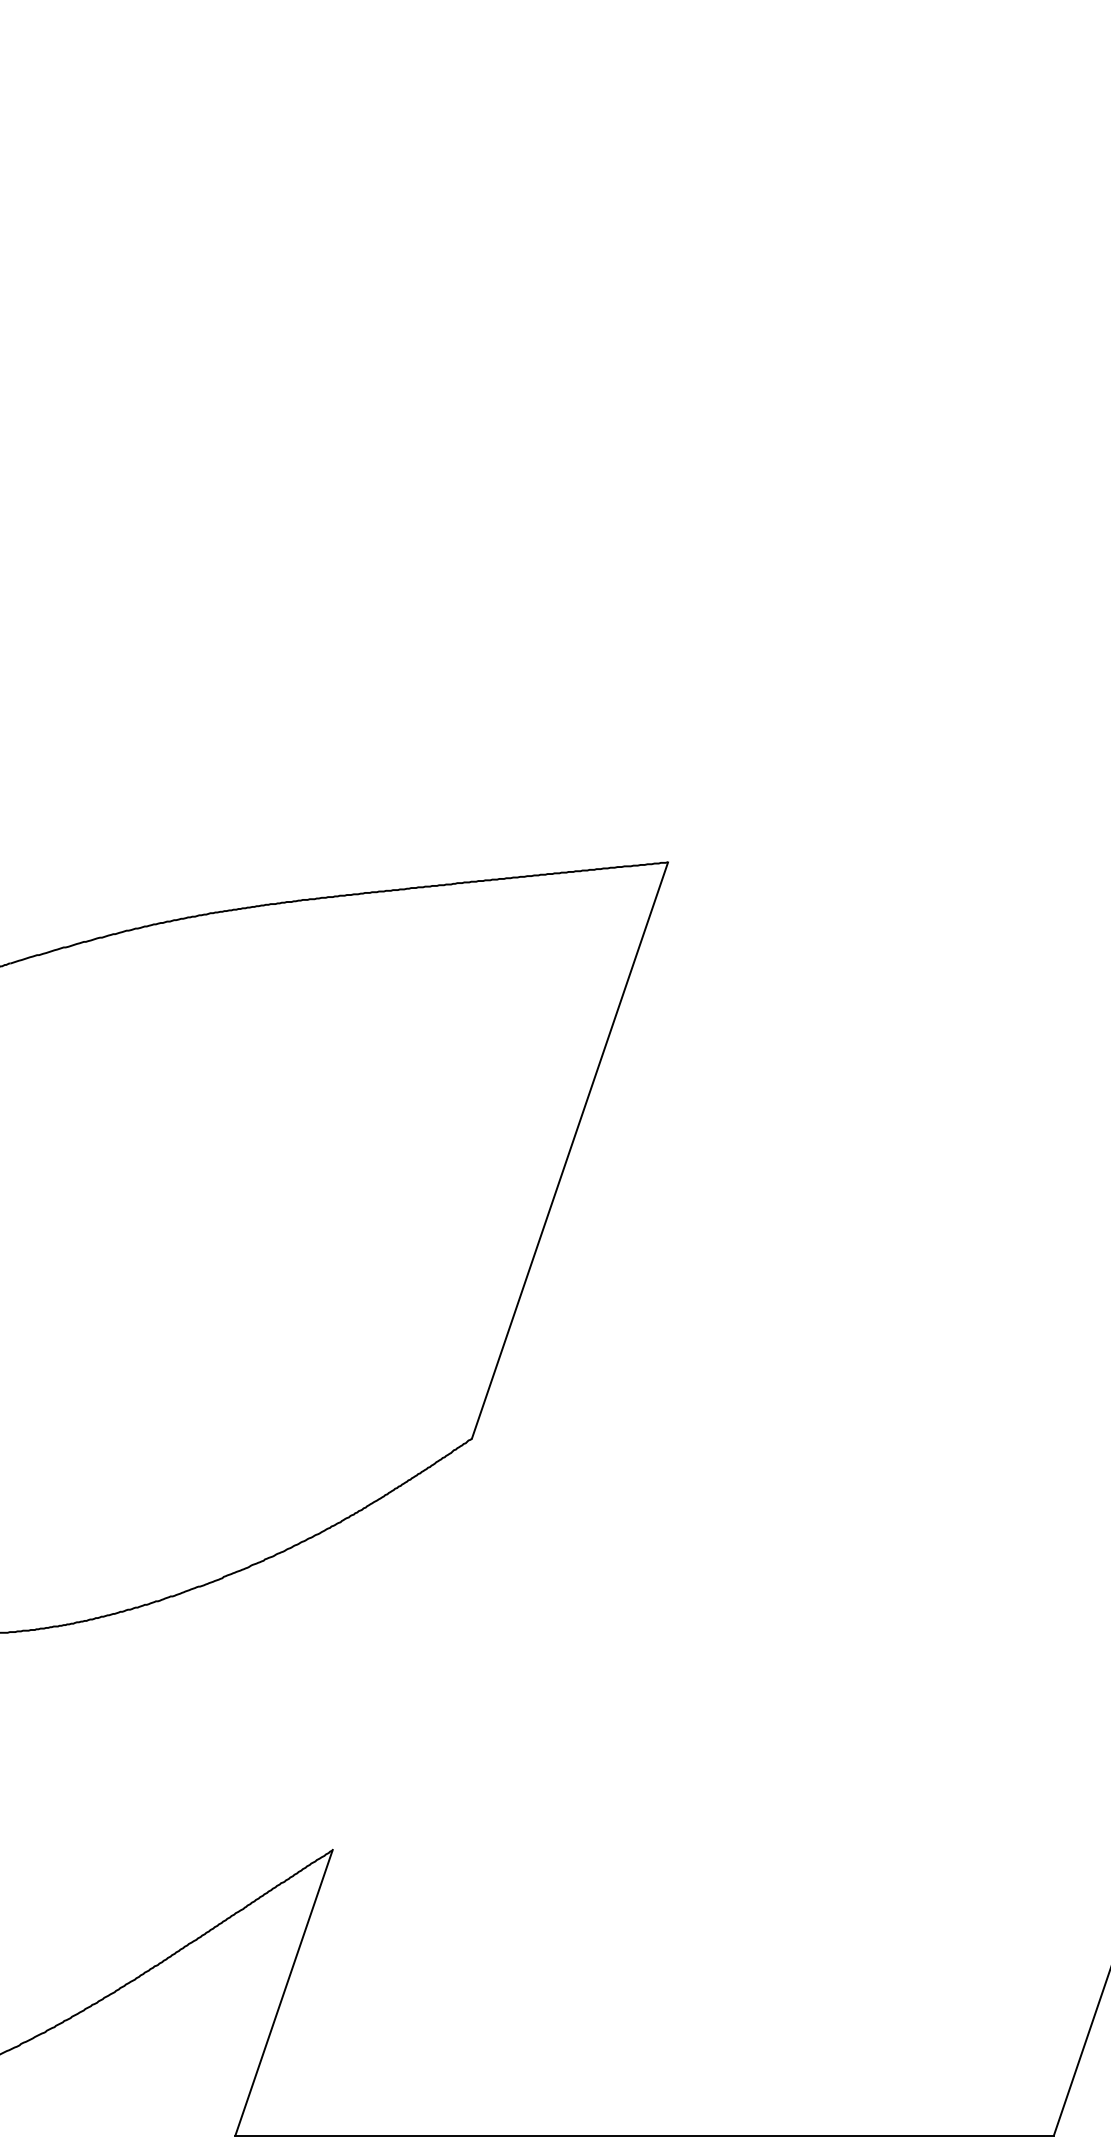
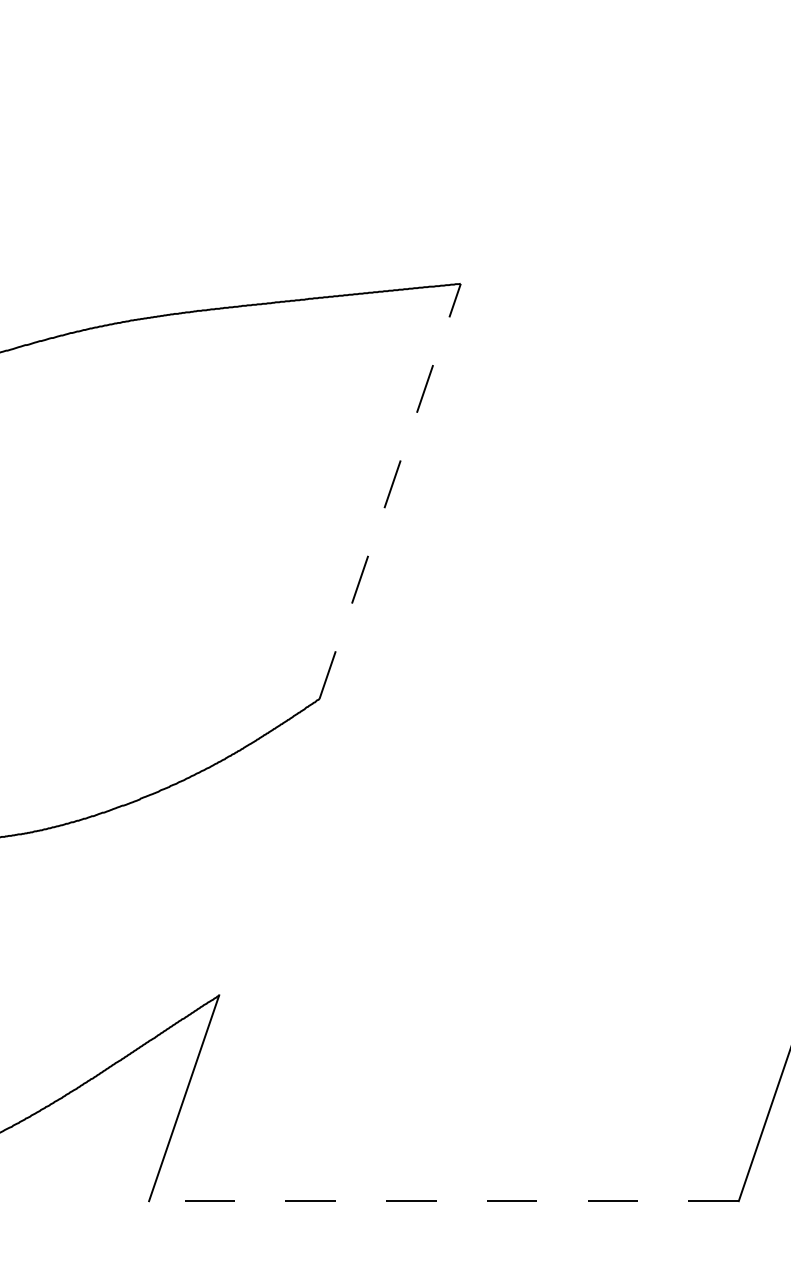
line: (570, 1150) -> (390, 491), solid -> dashed
line: (644, 2135) -> (443, 1201), solid -> dashed

